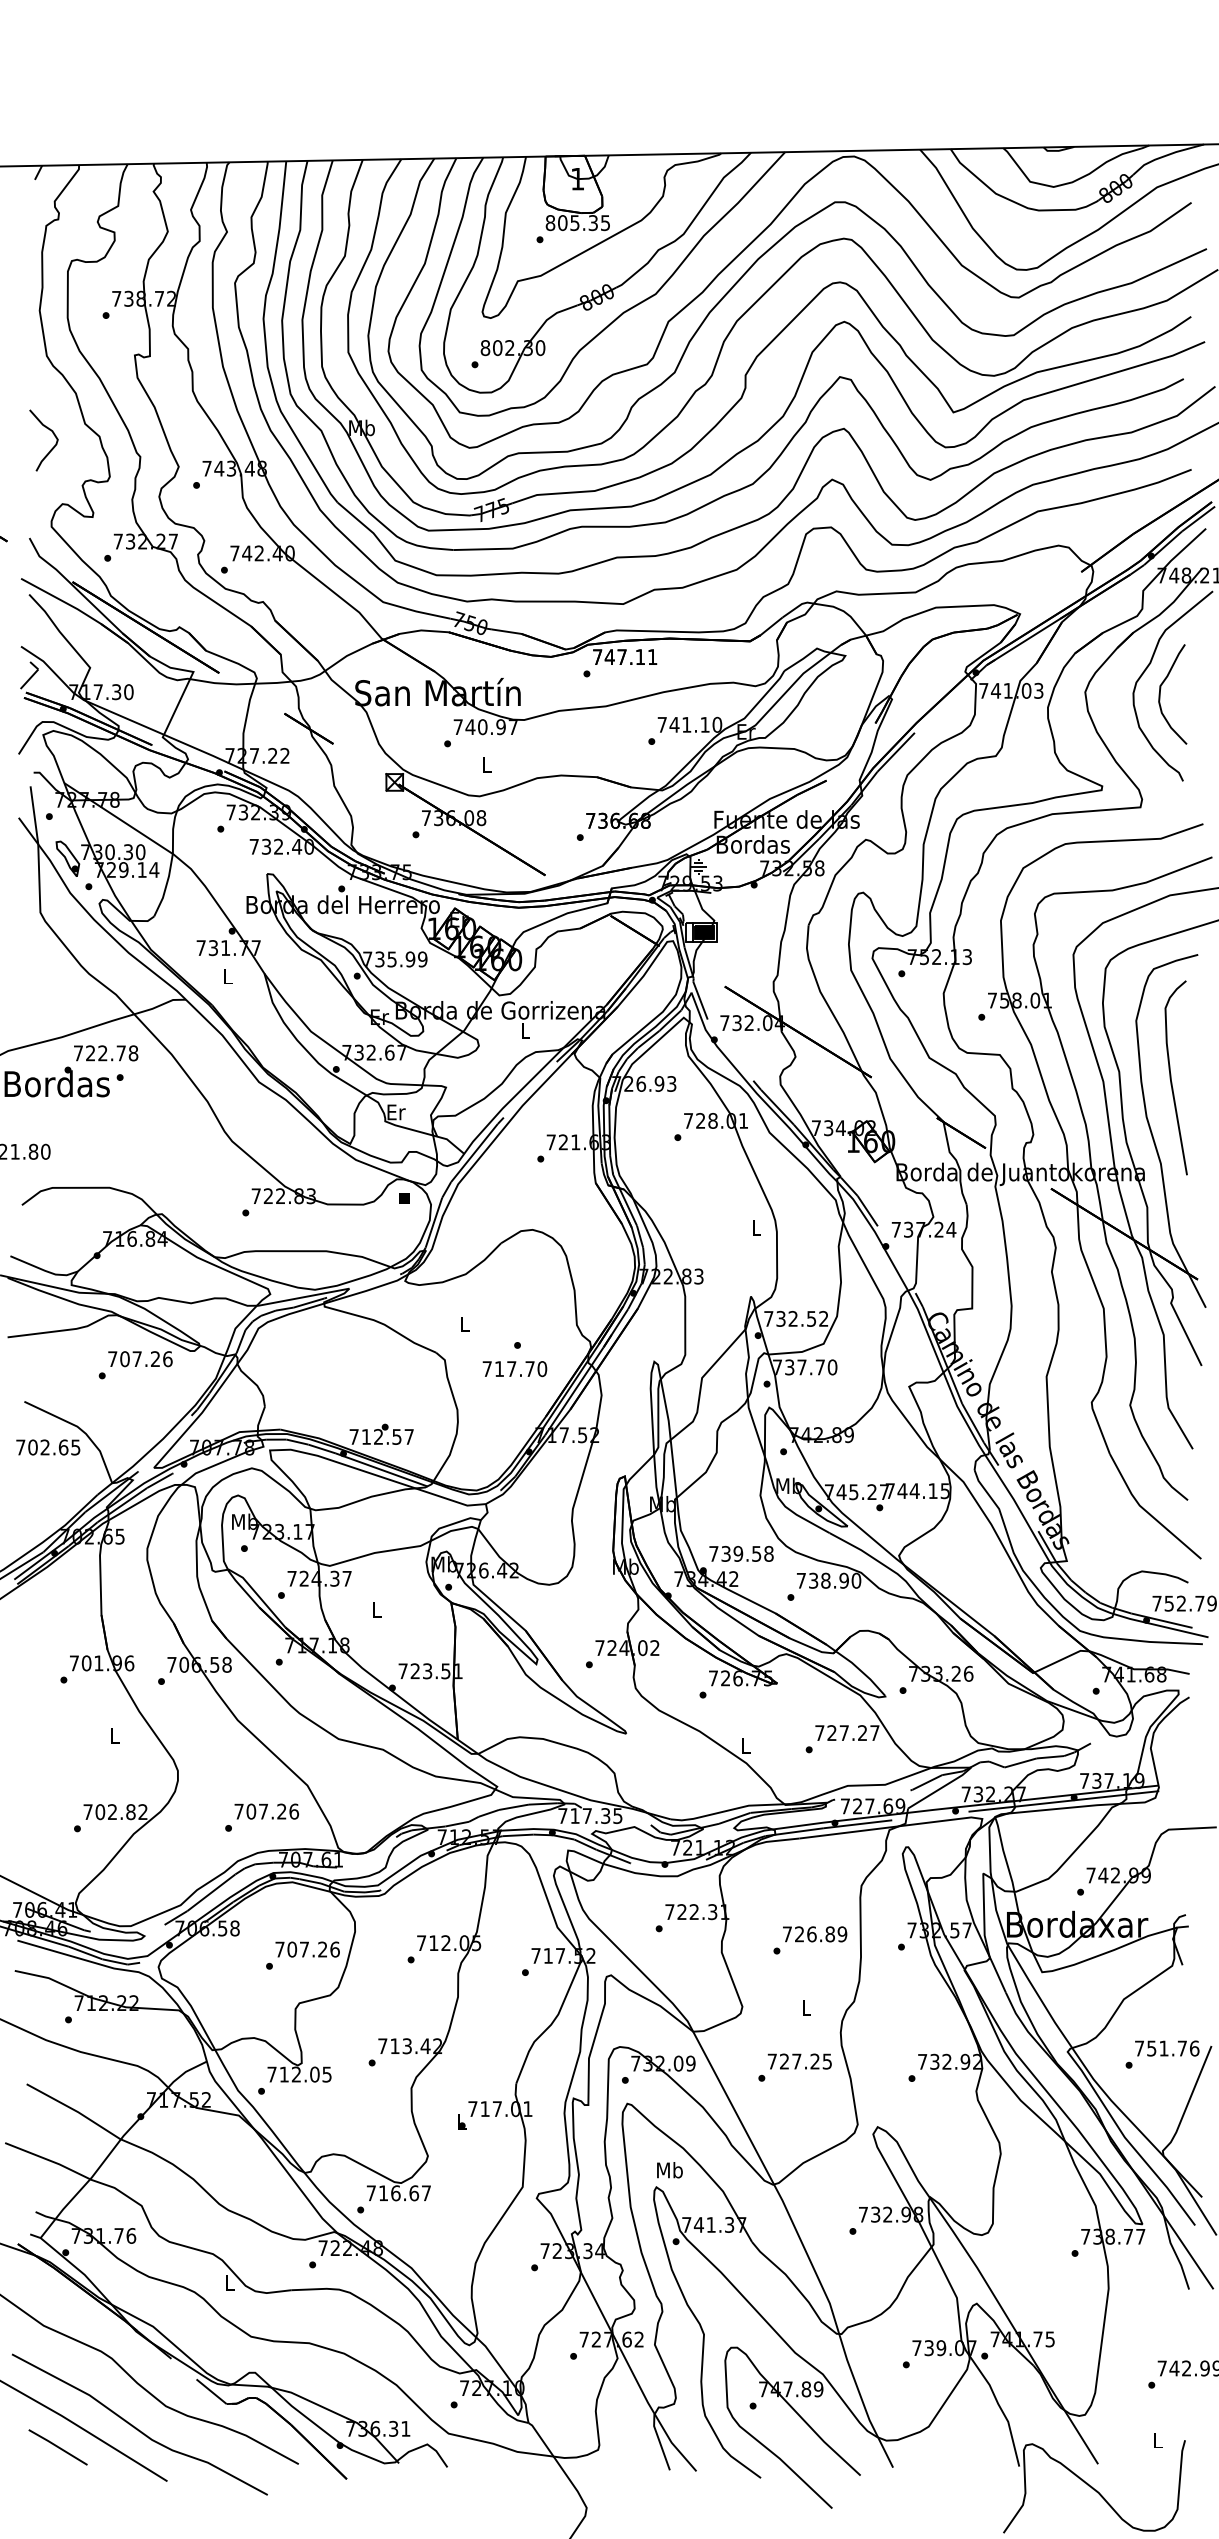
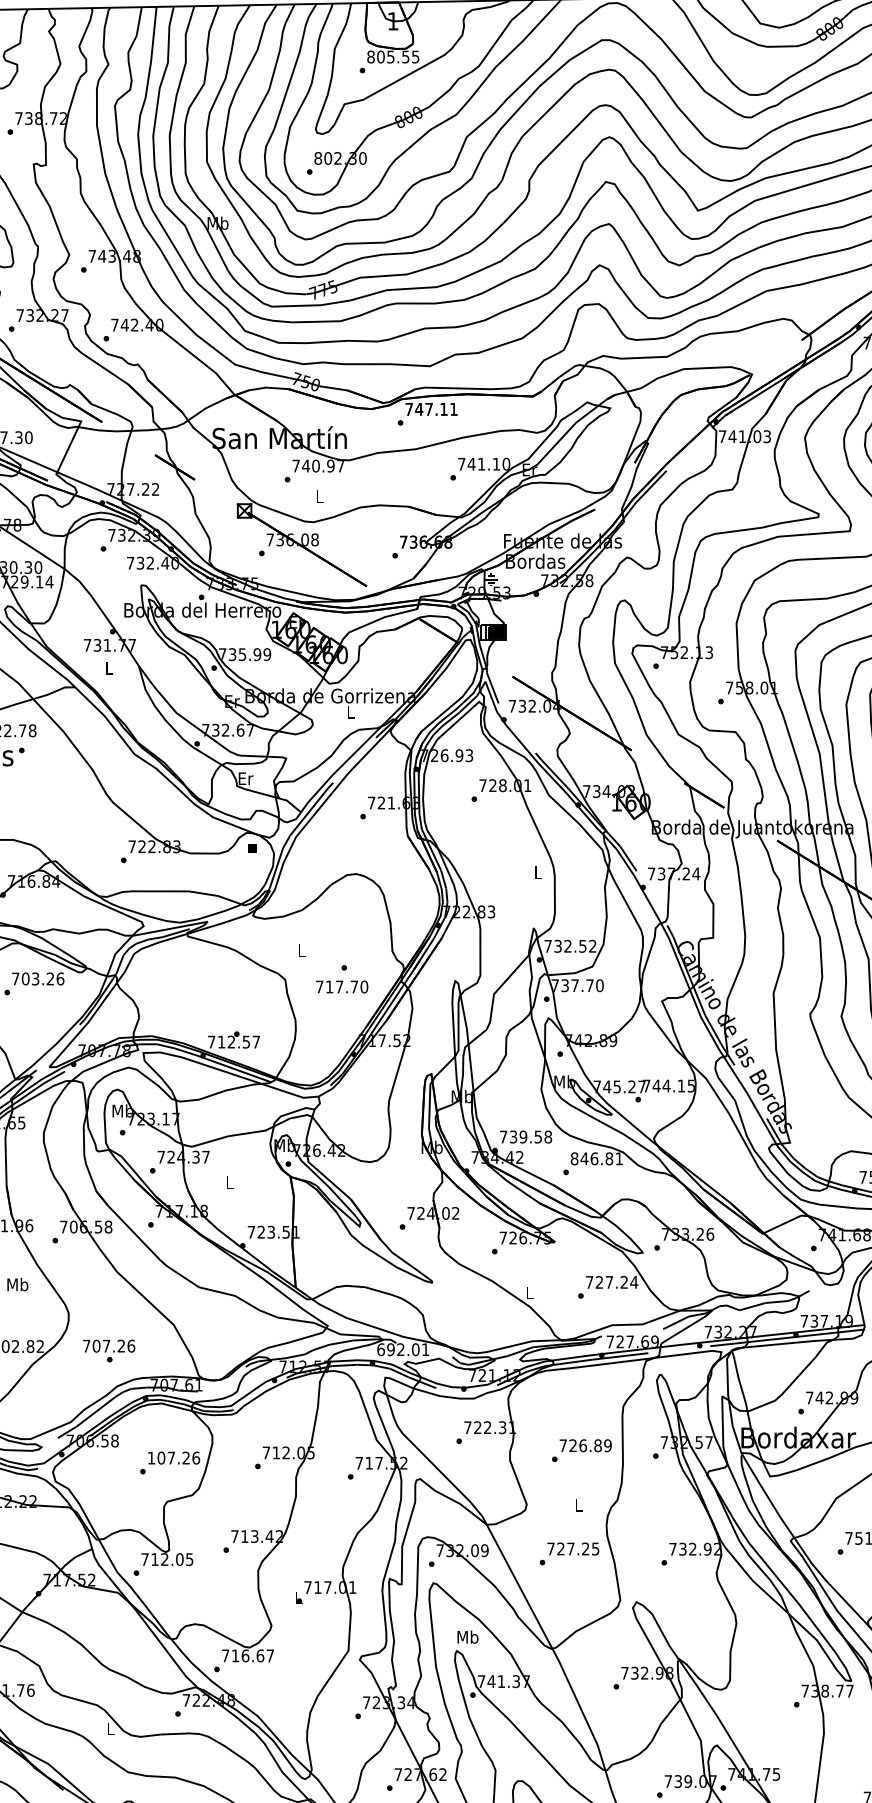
text: (593, 222) -> (405, 56), 805.35 -> 805.55
text: (136, 1359) -> (35, 979), 707.26 -> 703.26
text: (828, 1580) -> (596, 1158), 738.90 -> 846.81
text: (874, 1732) -> (633, 1281), 727.27 -> 727.24
text: (115, 1735) -> (18, 1284), L -> Mb
text: (266, 1811) -> (108, 1346), moved
text: (590, 1816) -> (403, 1350), 717.35 -> 692.01
text: (279, 1949) -> (151, 1458), 707.26 -> 107.26

